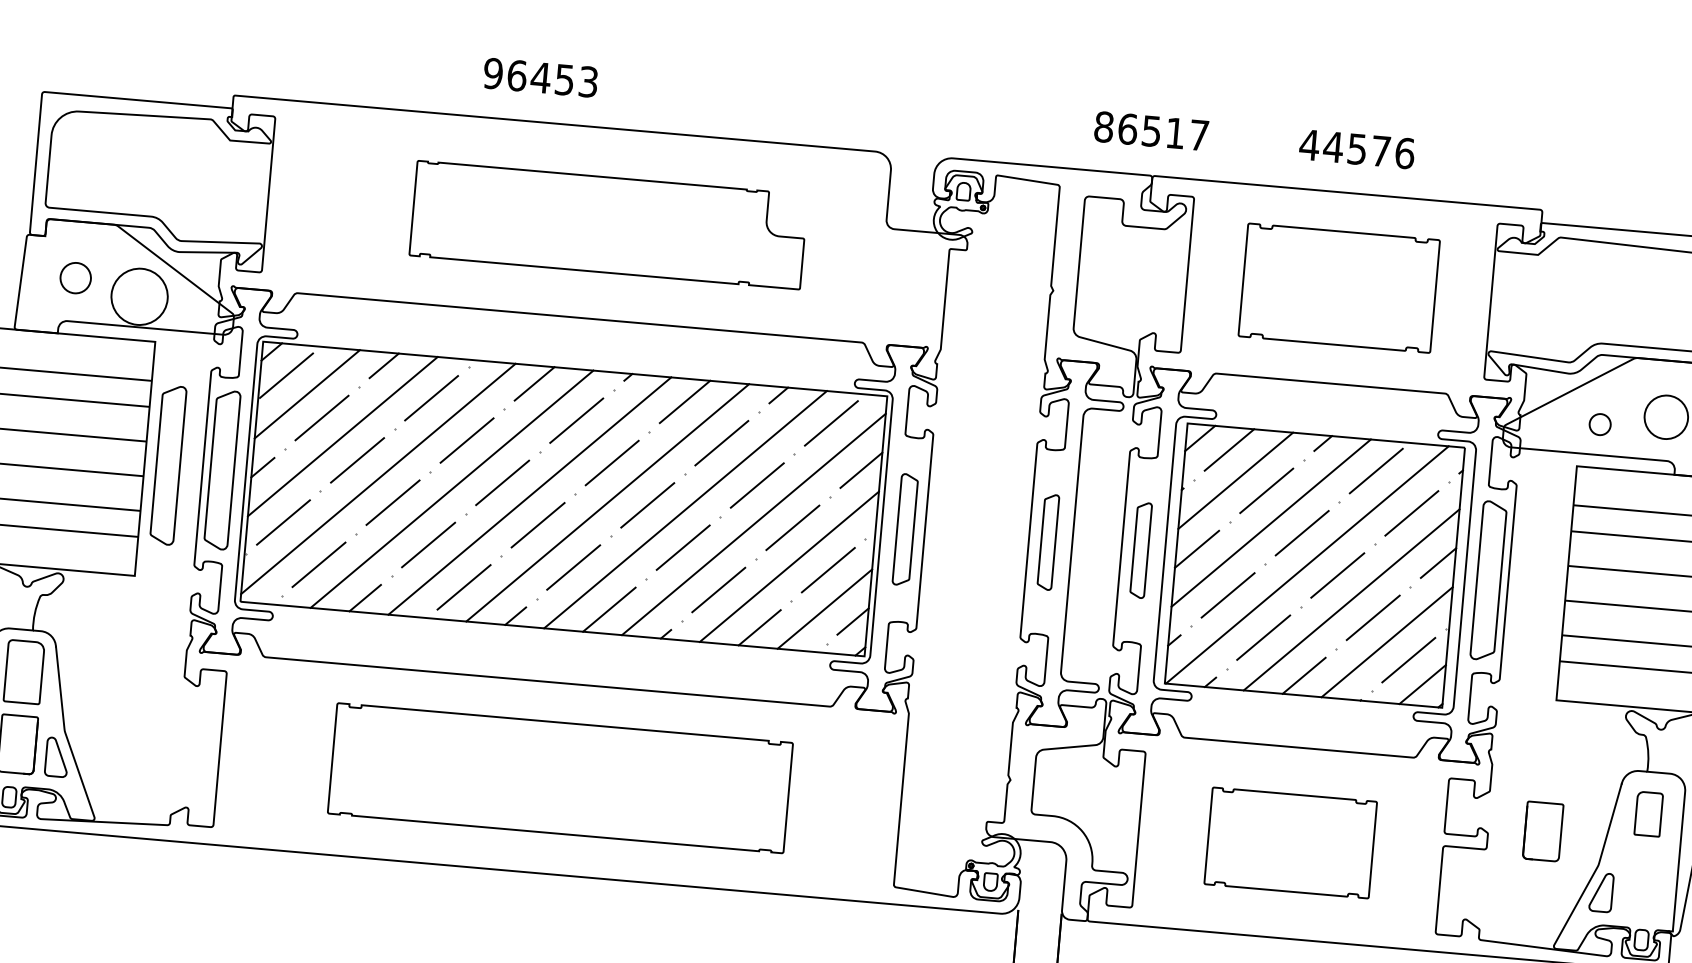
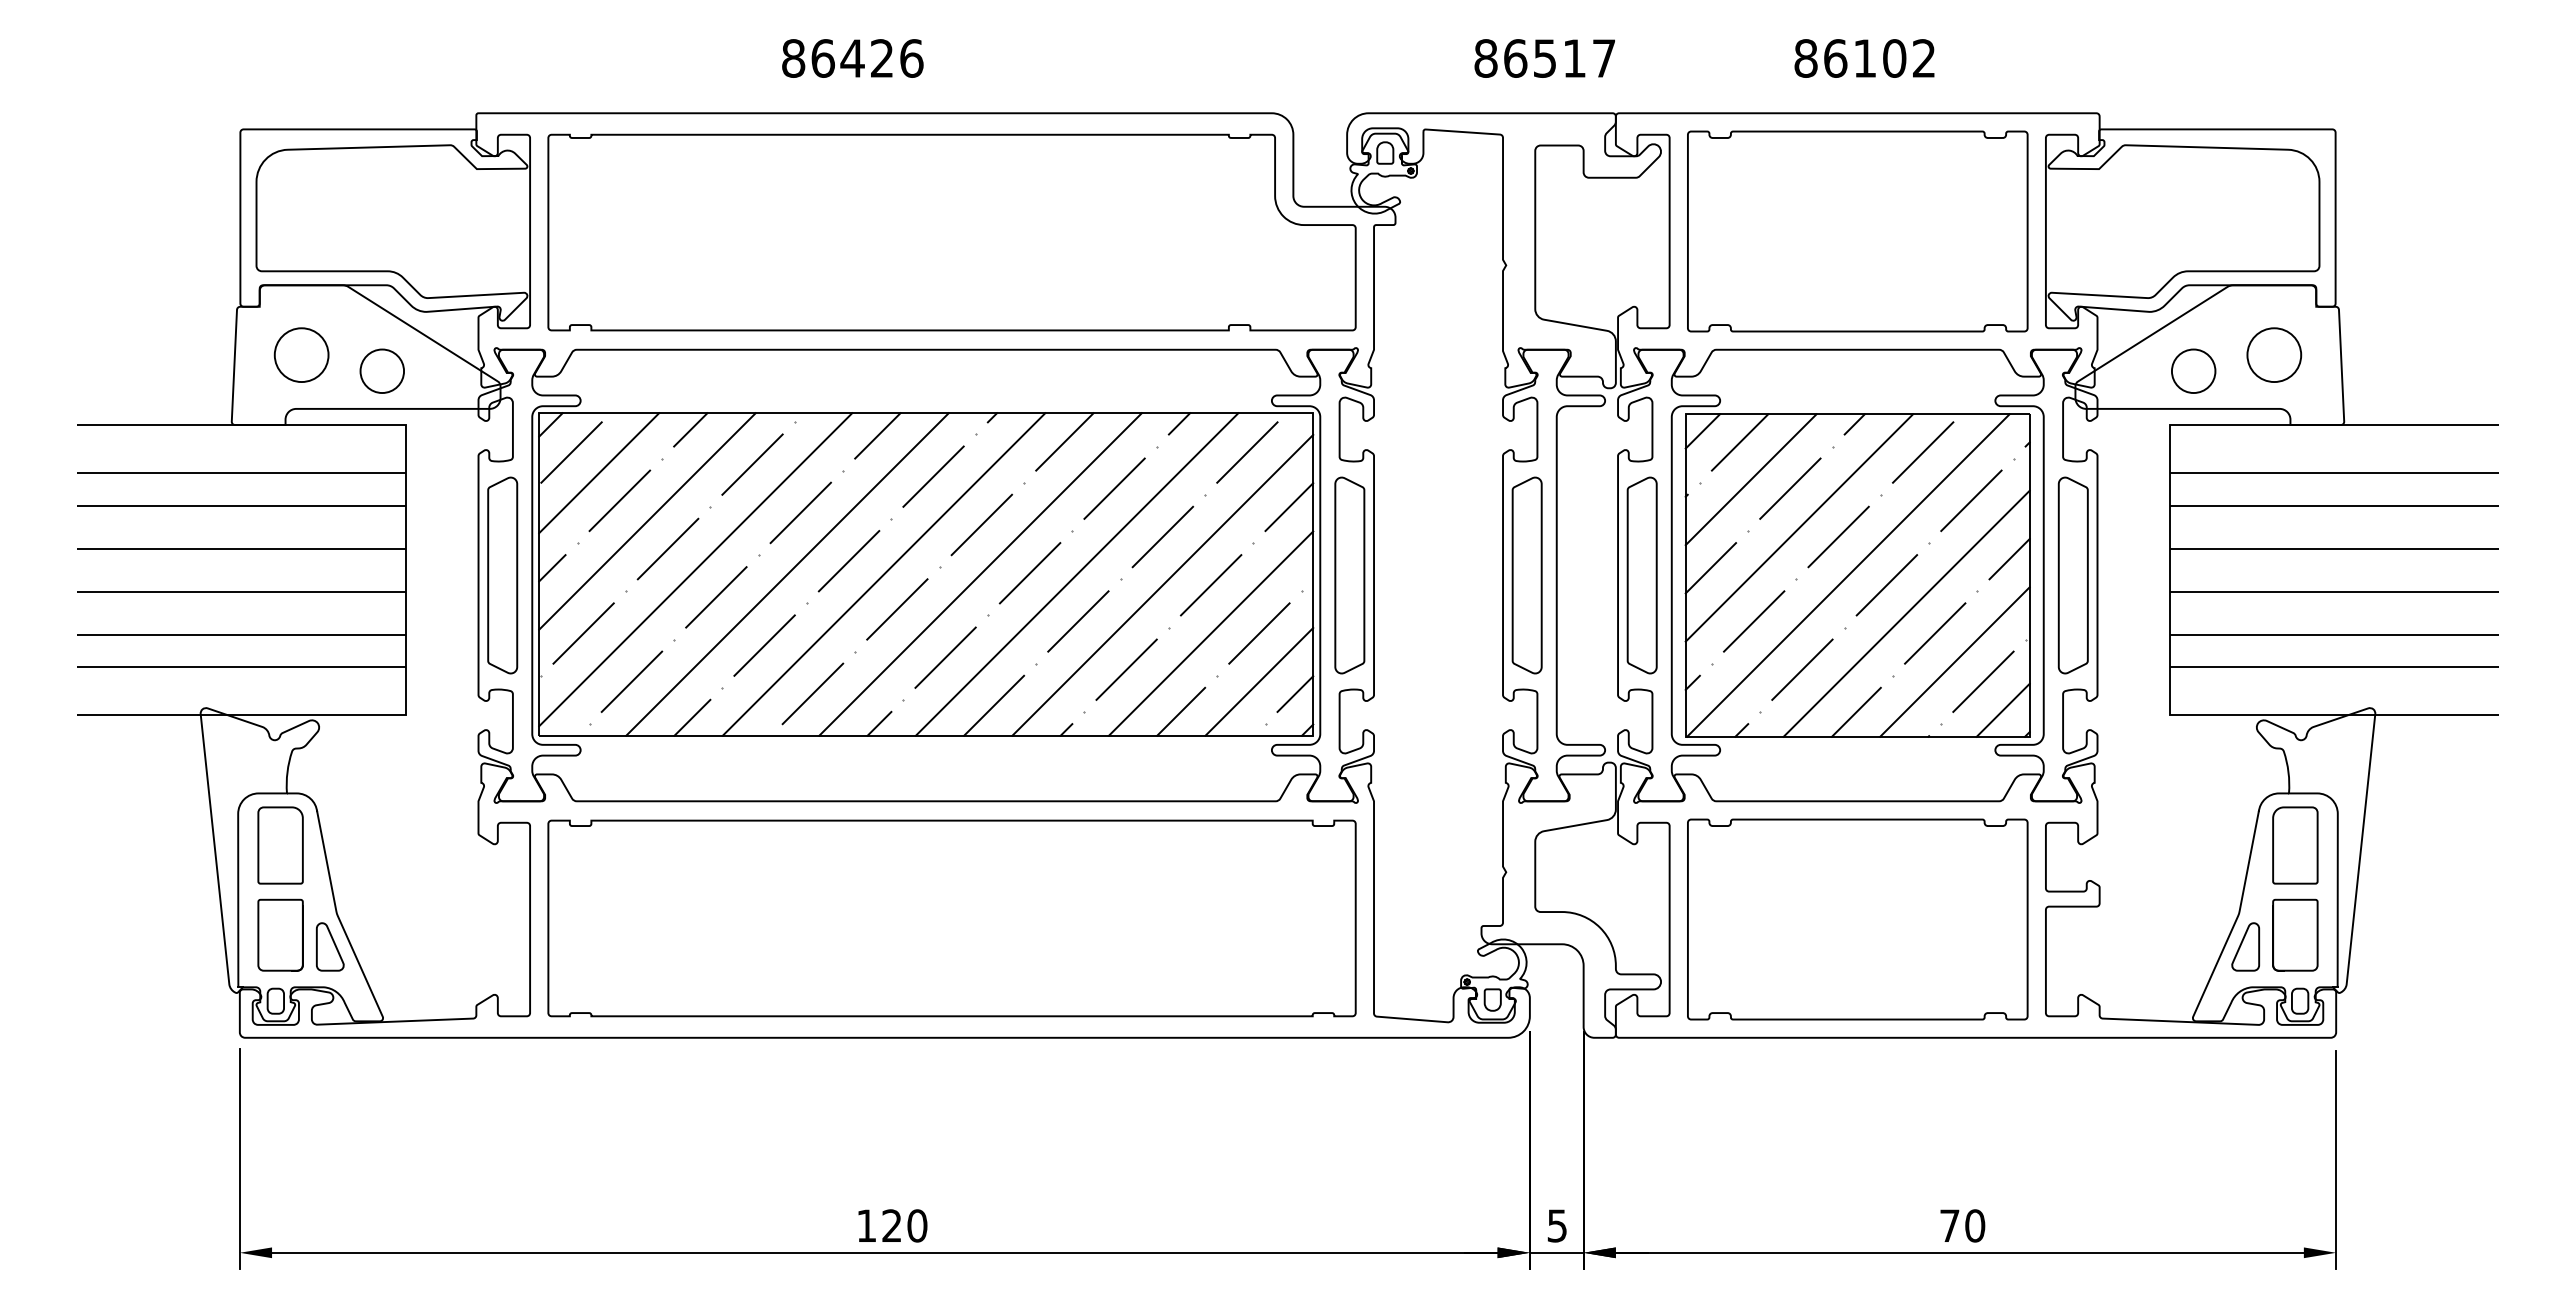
text: (540, 77) -> (852, 58), 96453 -> 86426
text: (1151, 131) -> (1544, 58), moved
text: (1356, 149) -> (1864, 58), 44576 -> 86102
part: (608, 225) -> (951, 232), size x1.67
circle: (75, 278) -> (301, 355), size x1.43
part: (1338, 288) -> (1857, 231), size x1.43
circle: (139, 297) -> (382, 371), size x0.62
circle: (1600, 424) -> (2193, 371), size x1.67
part: (168, 465) -> (435, 575), removed
part: (905, 529) -> (1349, 575), size x1.43
part: (1047, 542) -> (1526, 575), size x1.67
part: (1140, 550) -> (1641, 575), size x1.67
part: (559, 778) -> (951, 918), size x1.43
part: (1648, 814) -> (2295, 845), size x1.43
part: (1543, 830) -> (2295, 934), moved
part: (1290, 842) -> (1857, 919), size x1.67

